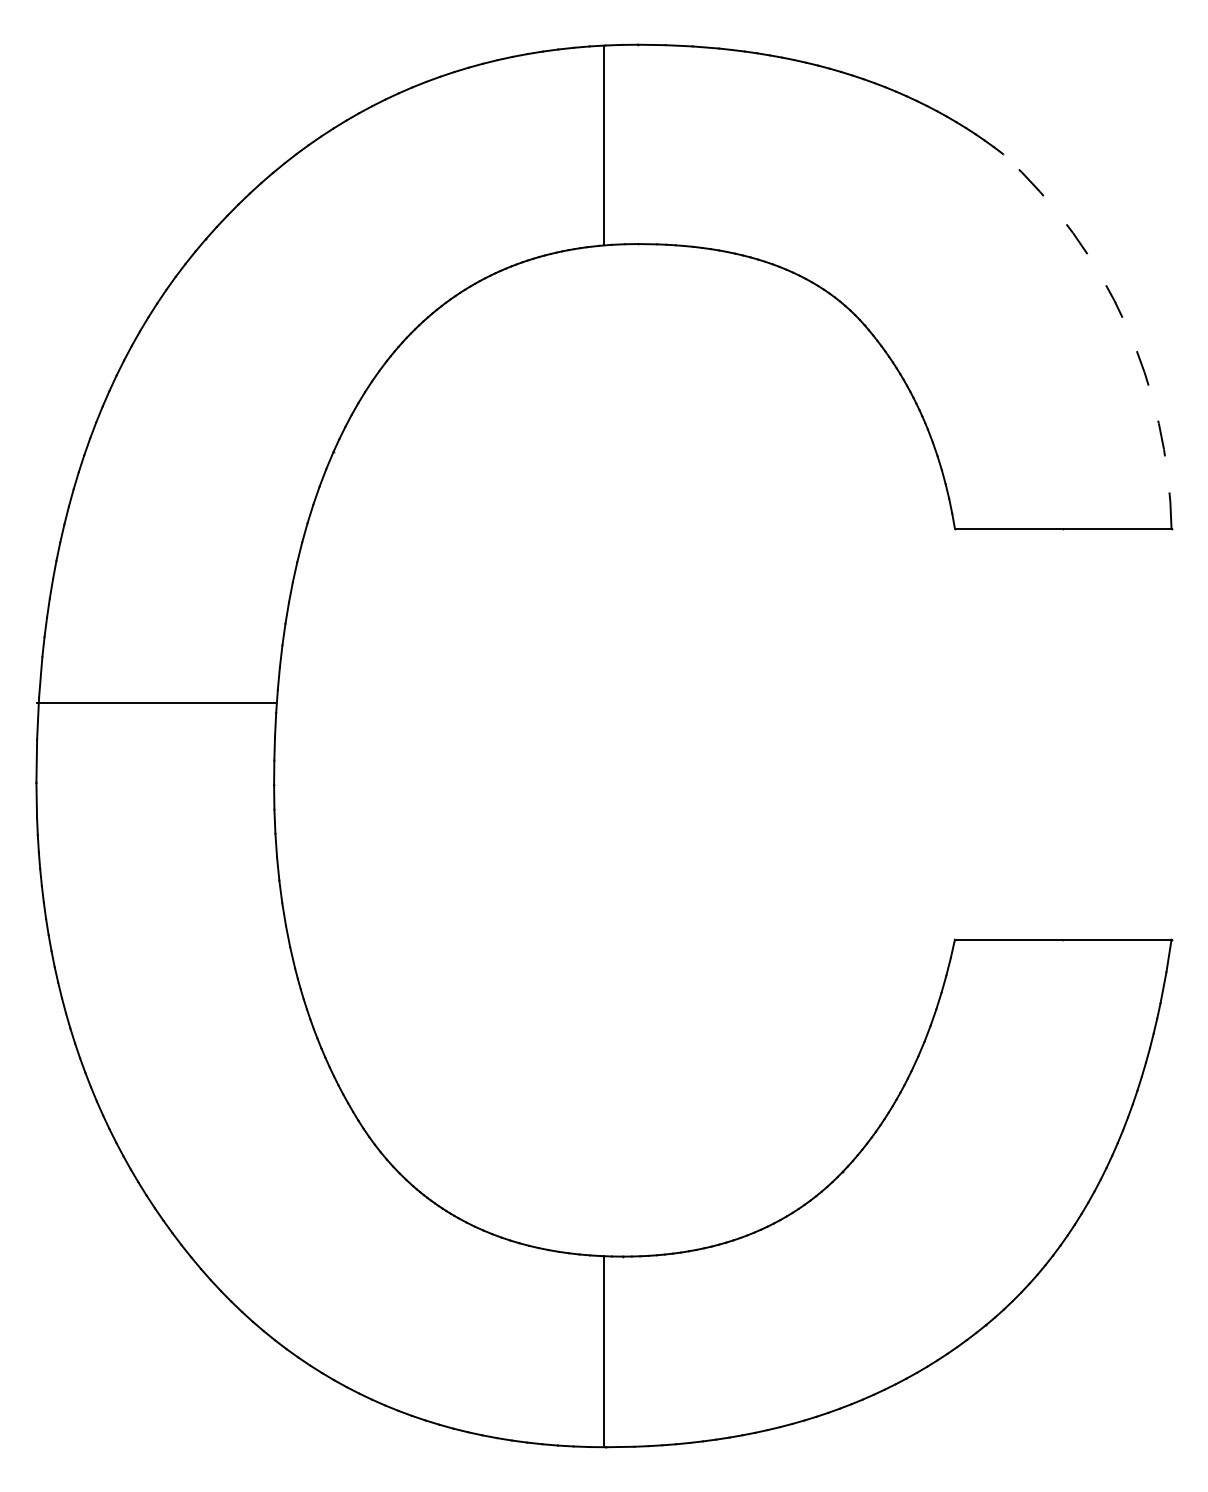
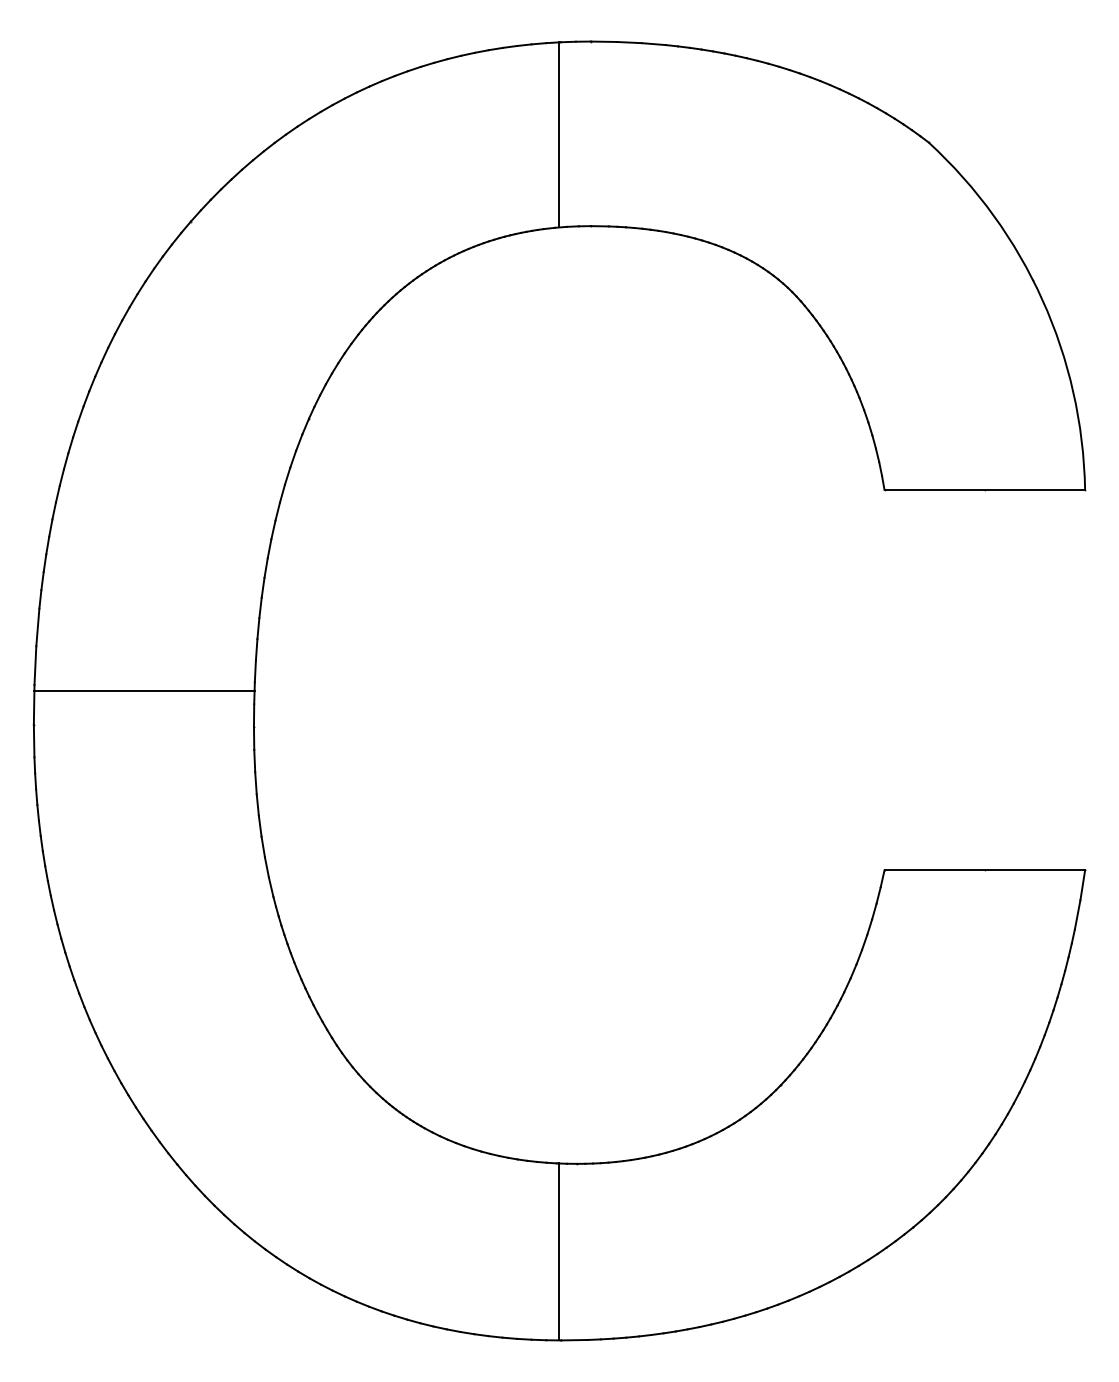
arc: (1125, 323) -> (1042, 299), dashed -> solid
line: (155, 702) -> (144, 690), moved

